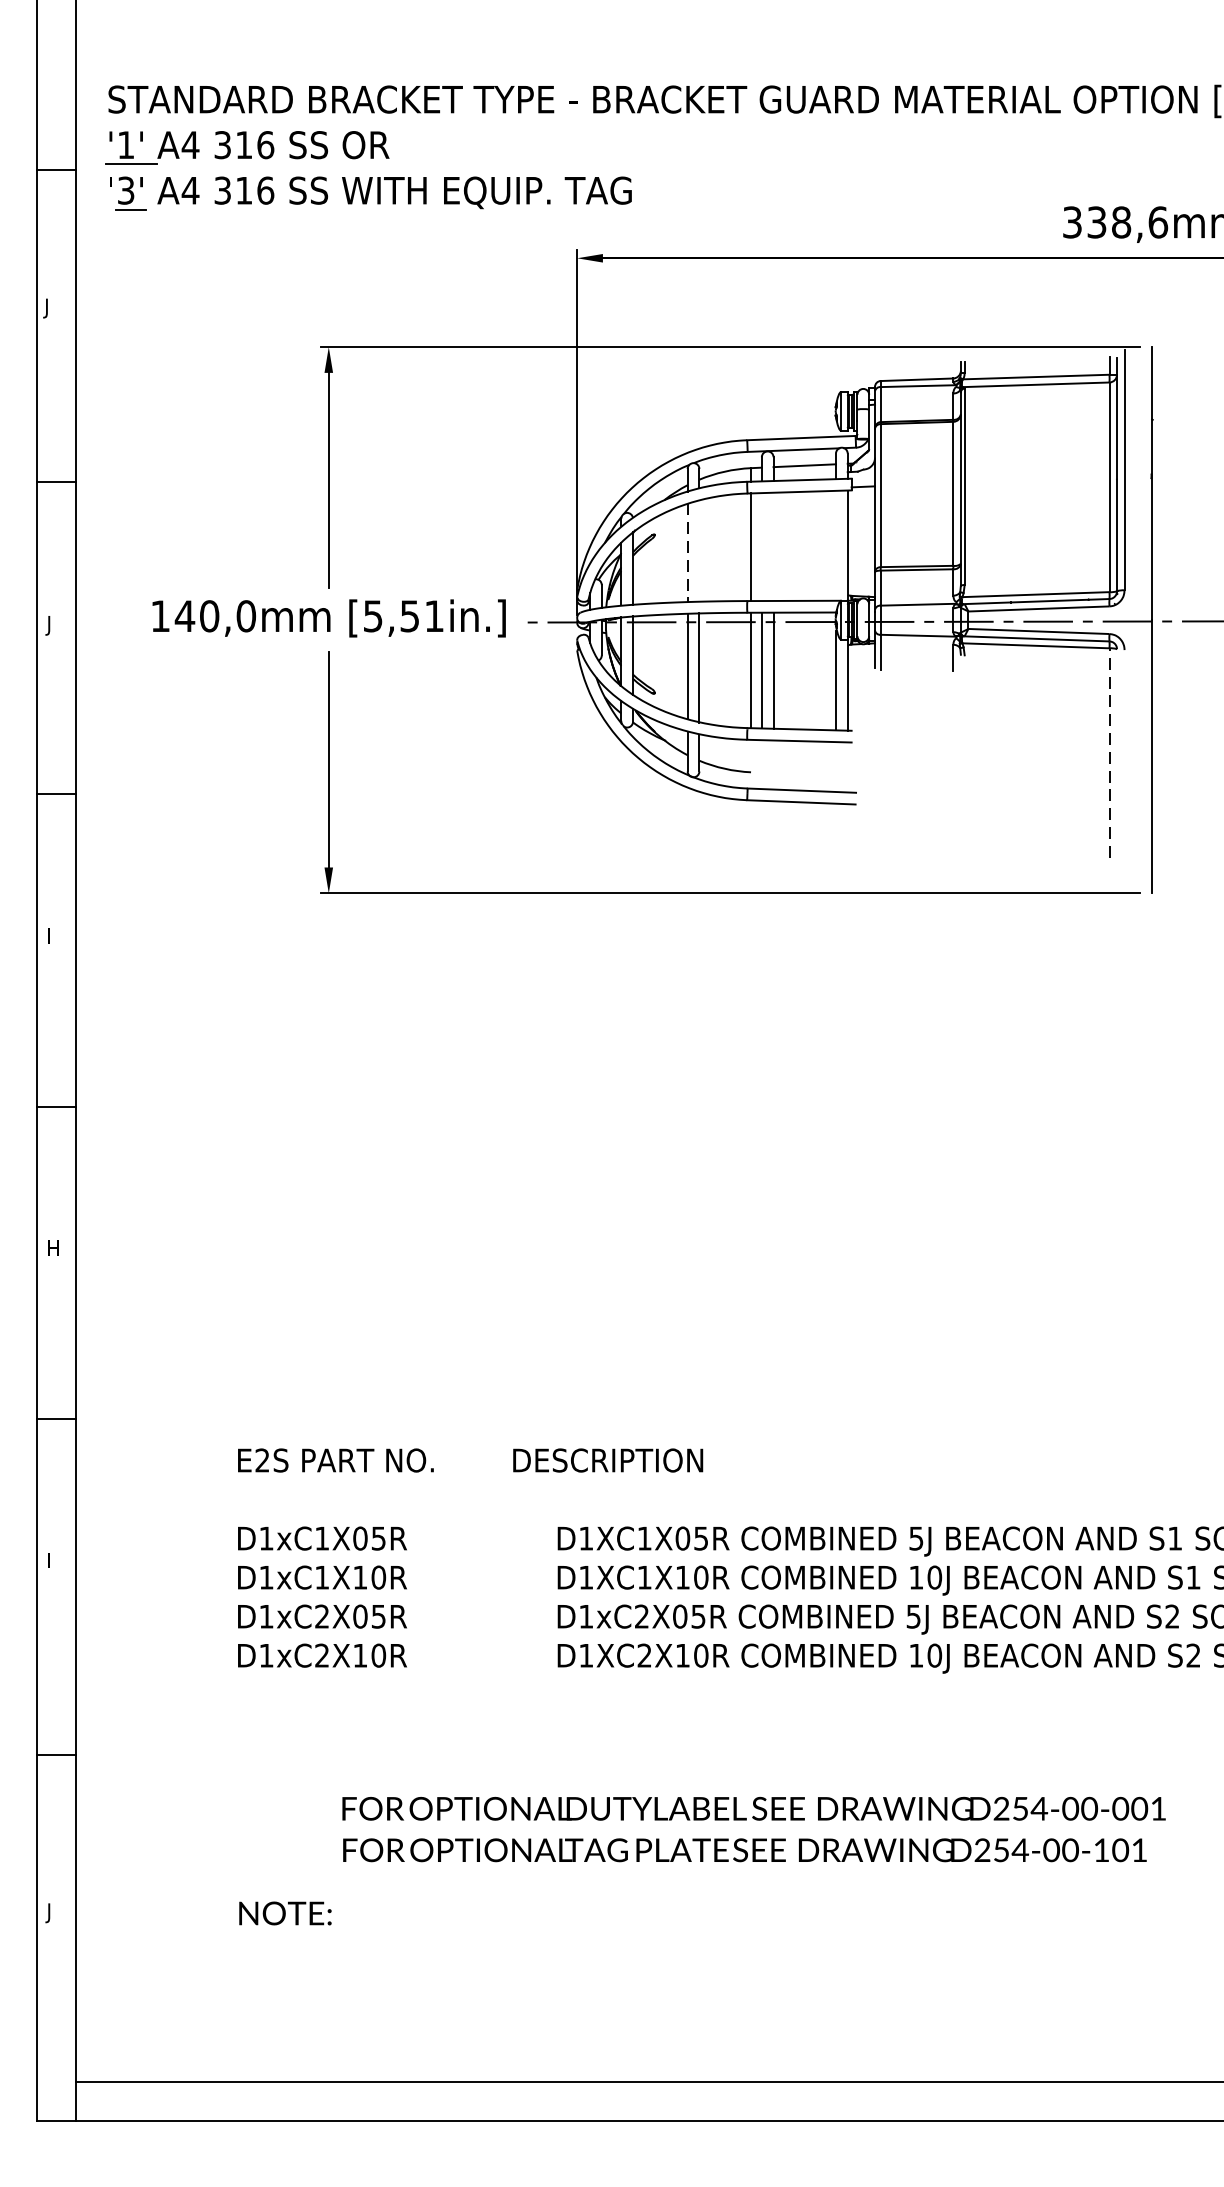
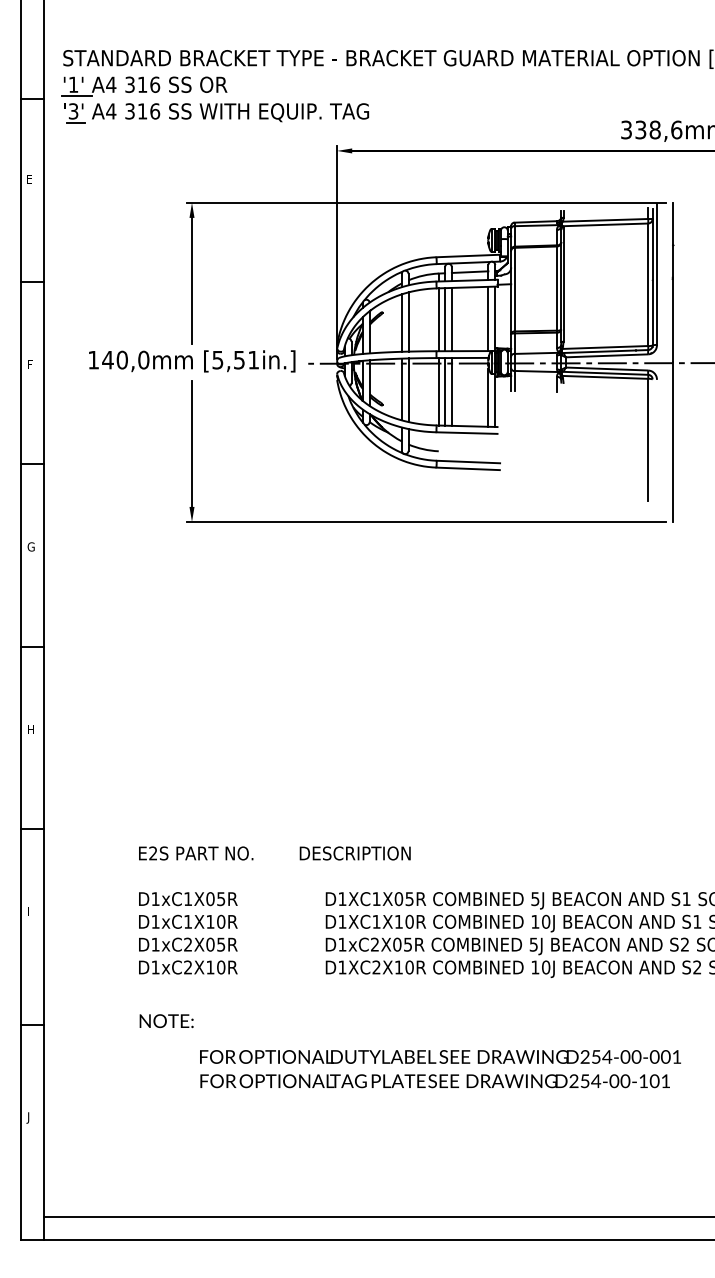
text: (48, 308) -> (28, 180), J -> E
line: (836, 545) -> (488, 318), added
line: (762, 546) -> (445, 319), added
line: (772, 546) -> (451, 319), added
line: (699, 550) -> (408, 321), added
line: (687, 551) -> (401, 322), dashed -> solid
text: (50, 625) -> (29, 365), J -> F
line: (1109, 752) -> (648, 439), dashed -> solid
text: (52, 935) -> (30, 546), I -> G
text: (285, 1912) -> (166, 1020), moved

